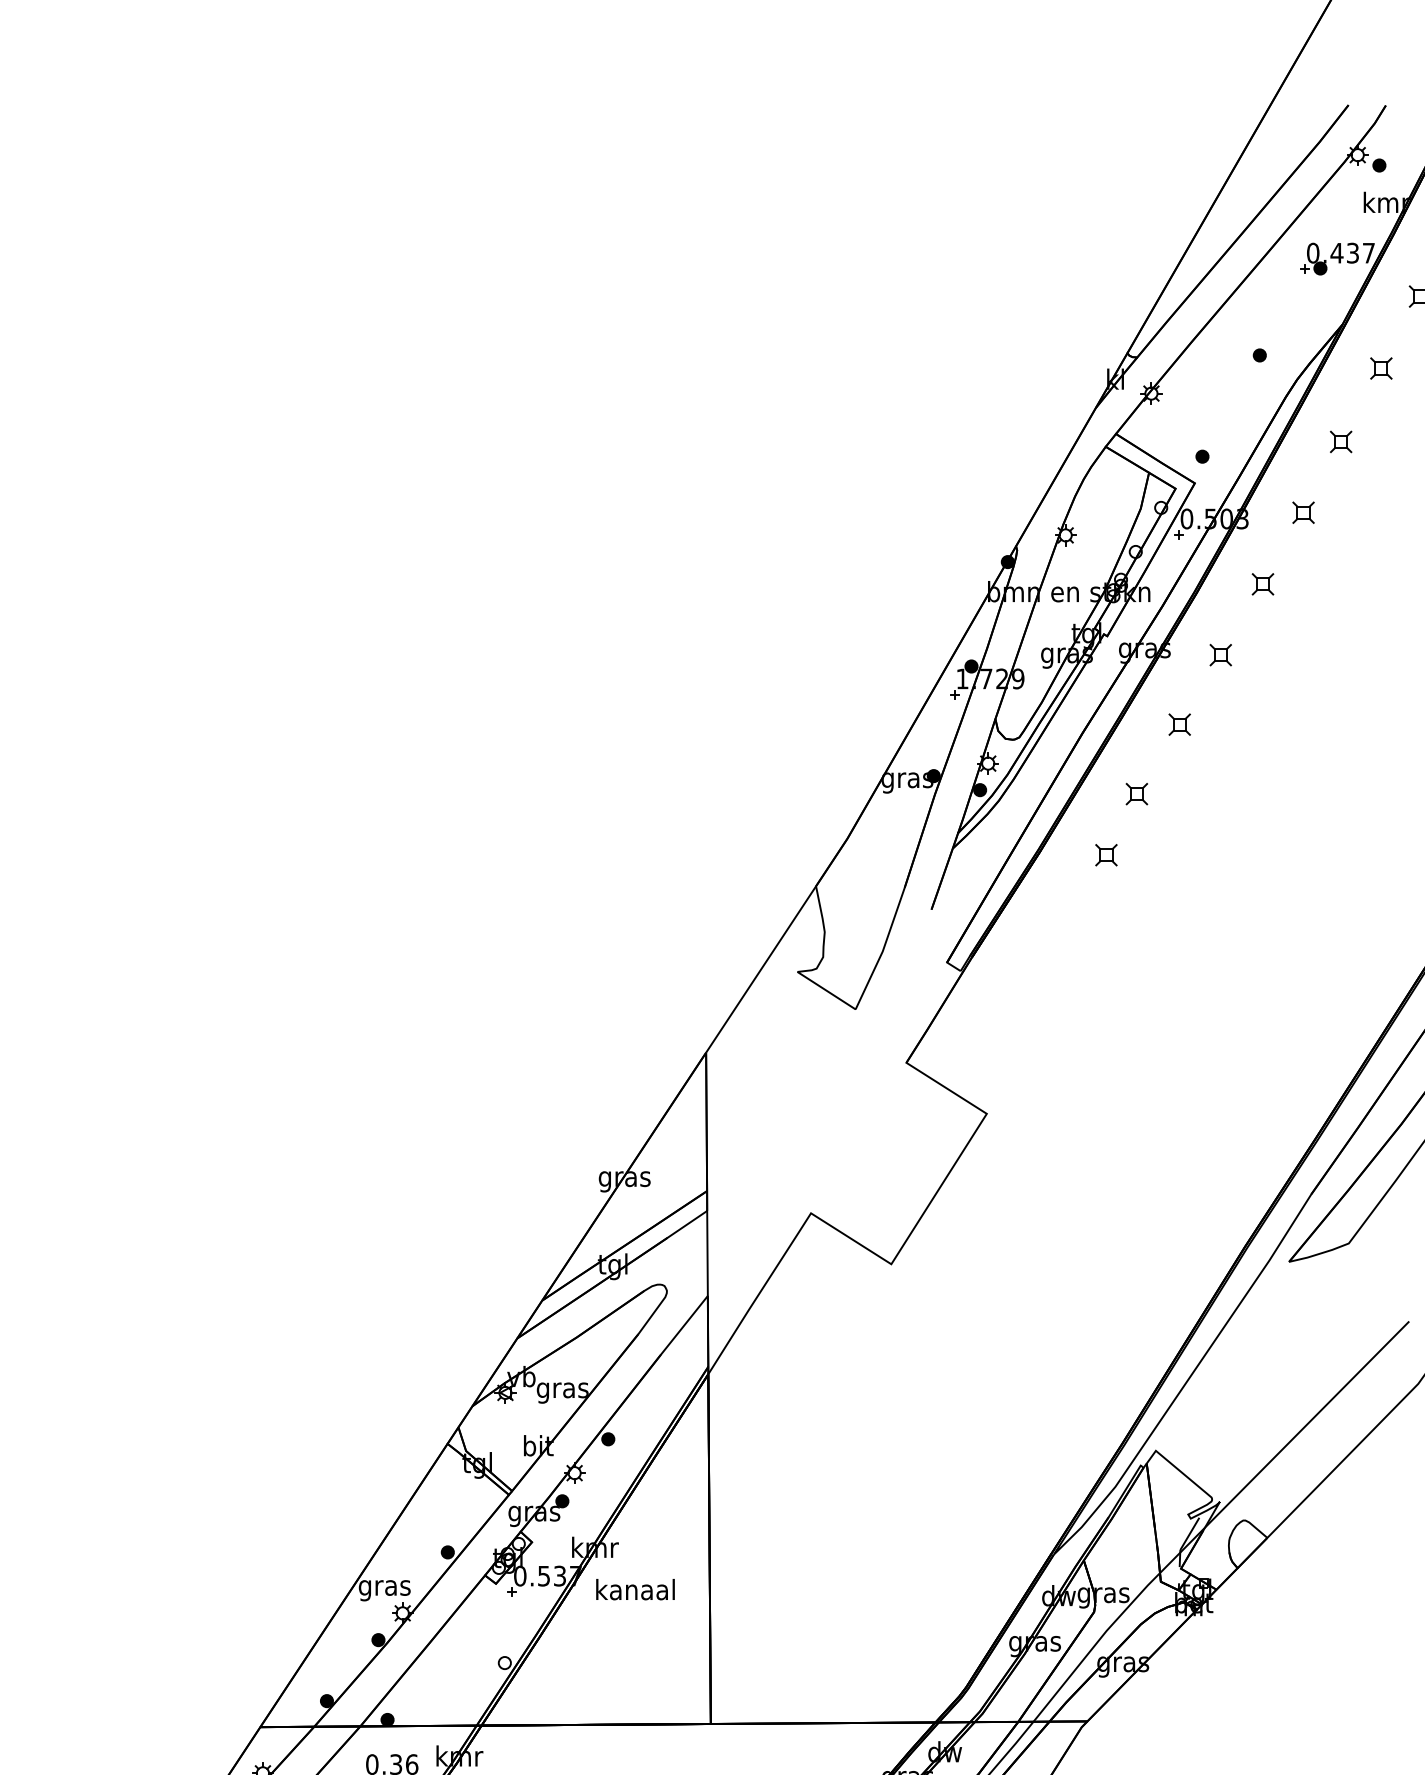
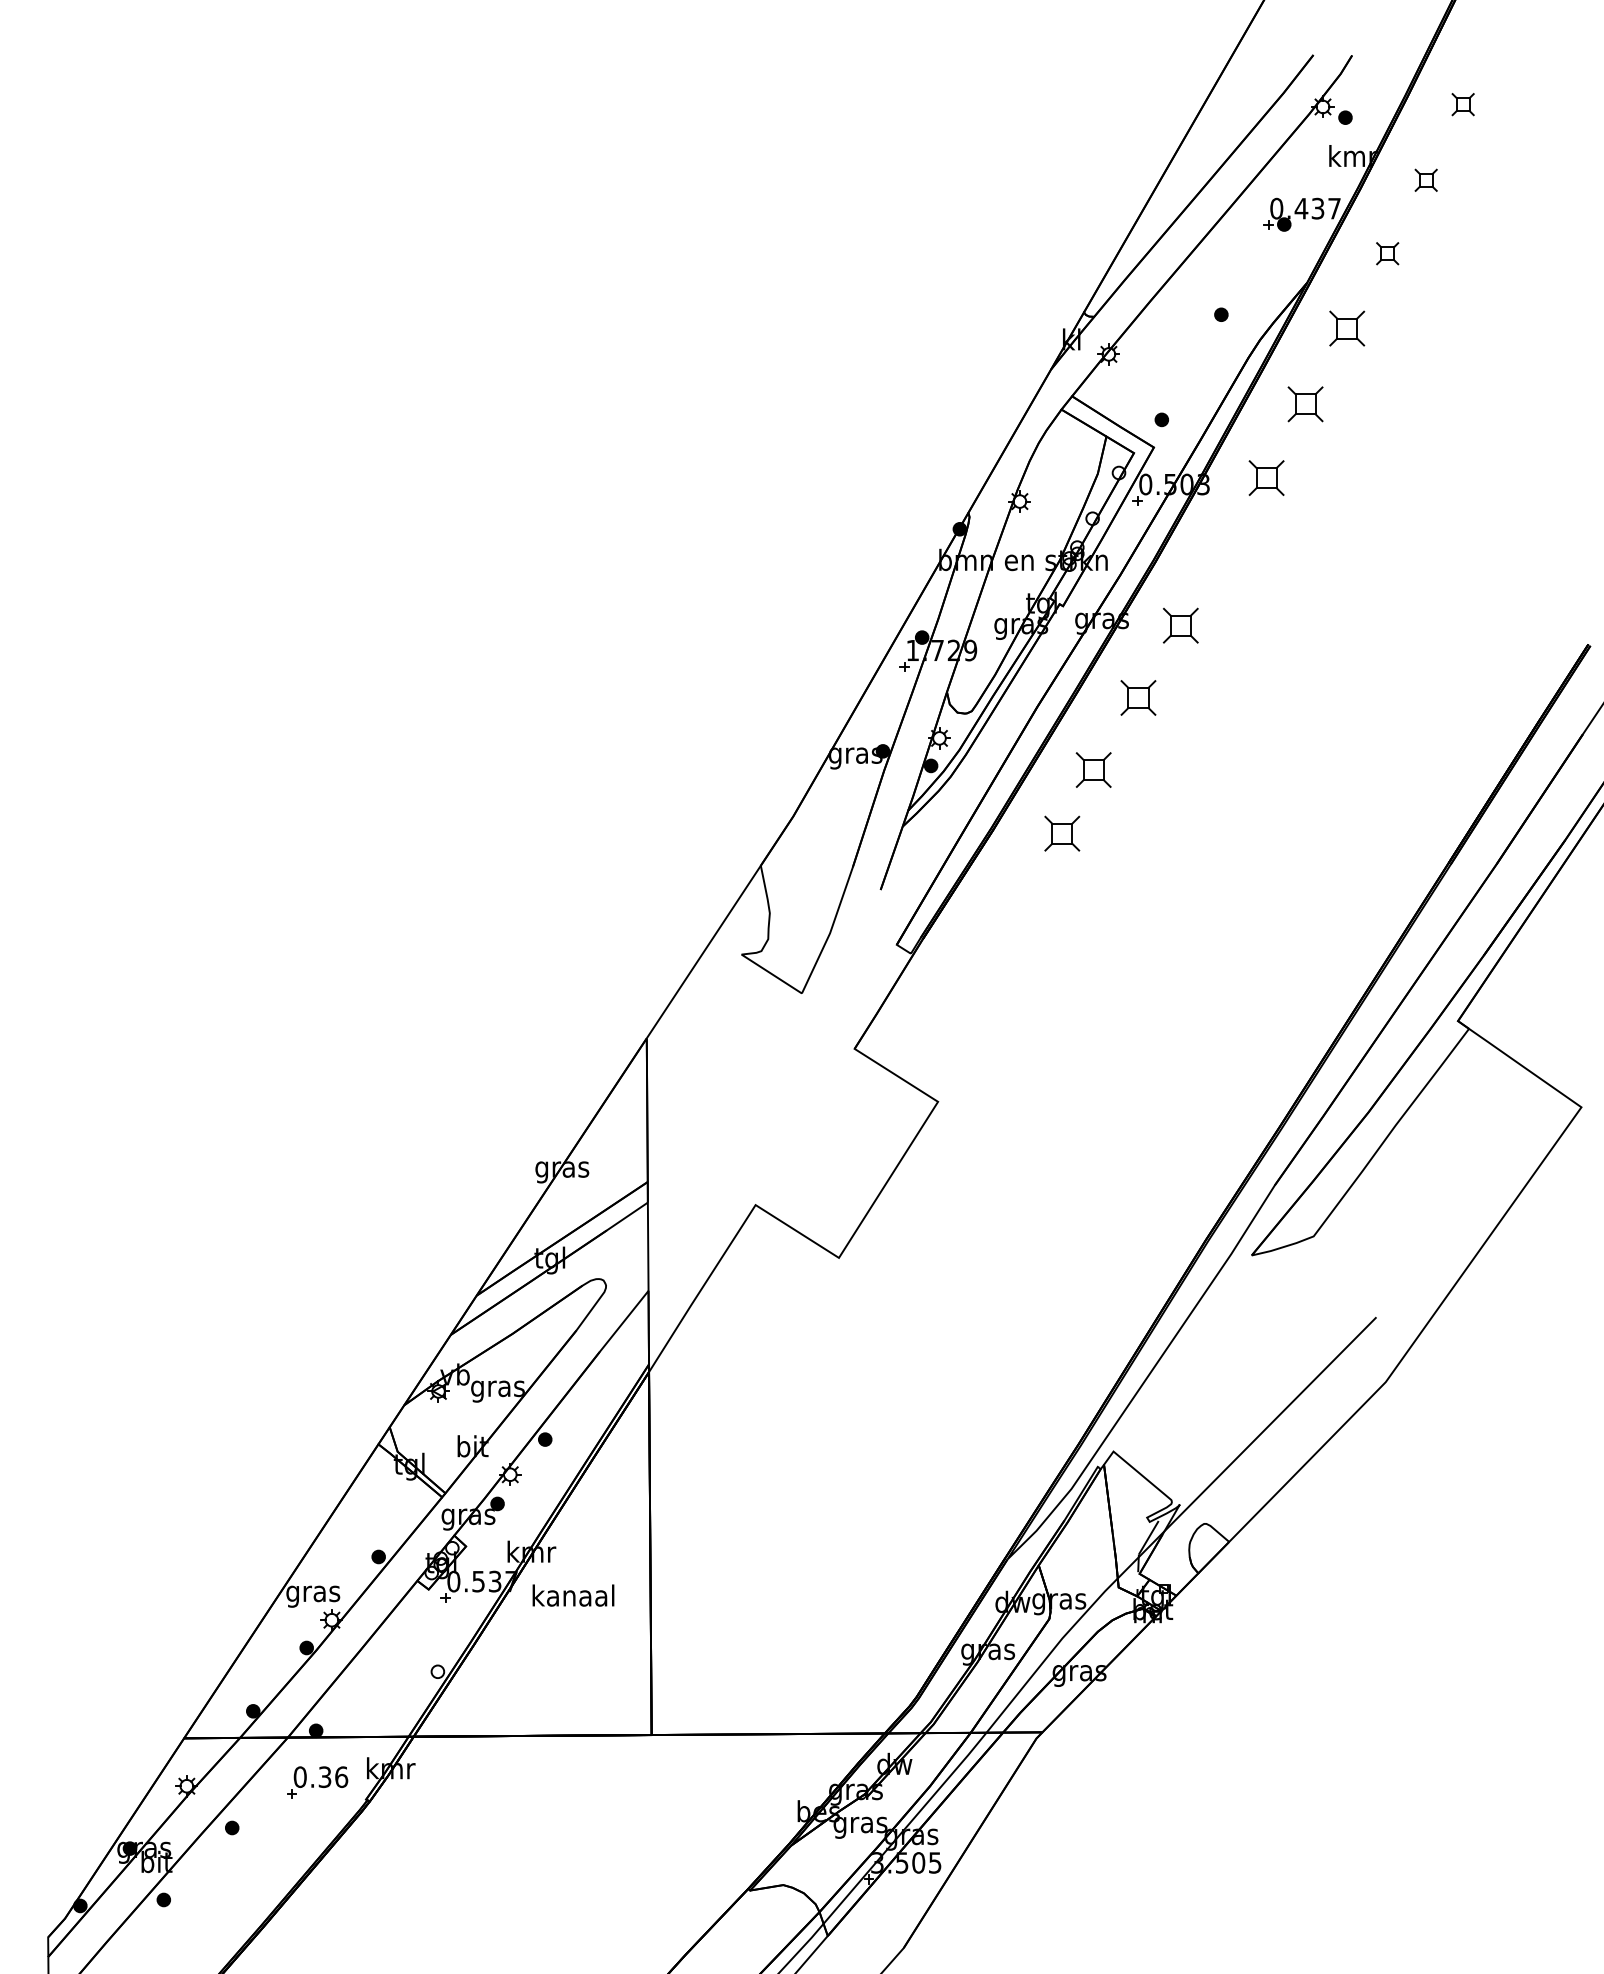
part: (1381, 367) -> (1347, 327), size x1.6
part: (1340, 441) -> (1305, 404), size x1.6
part: (1303, 512) -> (1266, 477), size x1.6
part: (1262, 583) -> (1224, 551), removed
part: (1220, 654) -> (1180, 625), size x1.6
part: (1179, 724) -> (1137, 697), size x1.6
part: (1136, 793) -> (1093, 769), size x1.6
part: (1105, 854) -> (1061, 832), size x1.6

